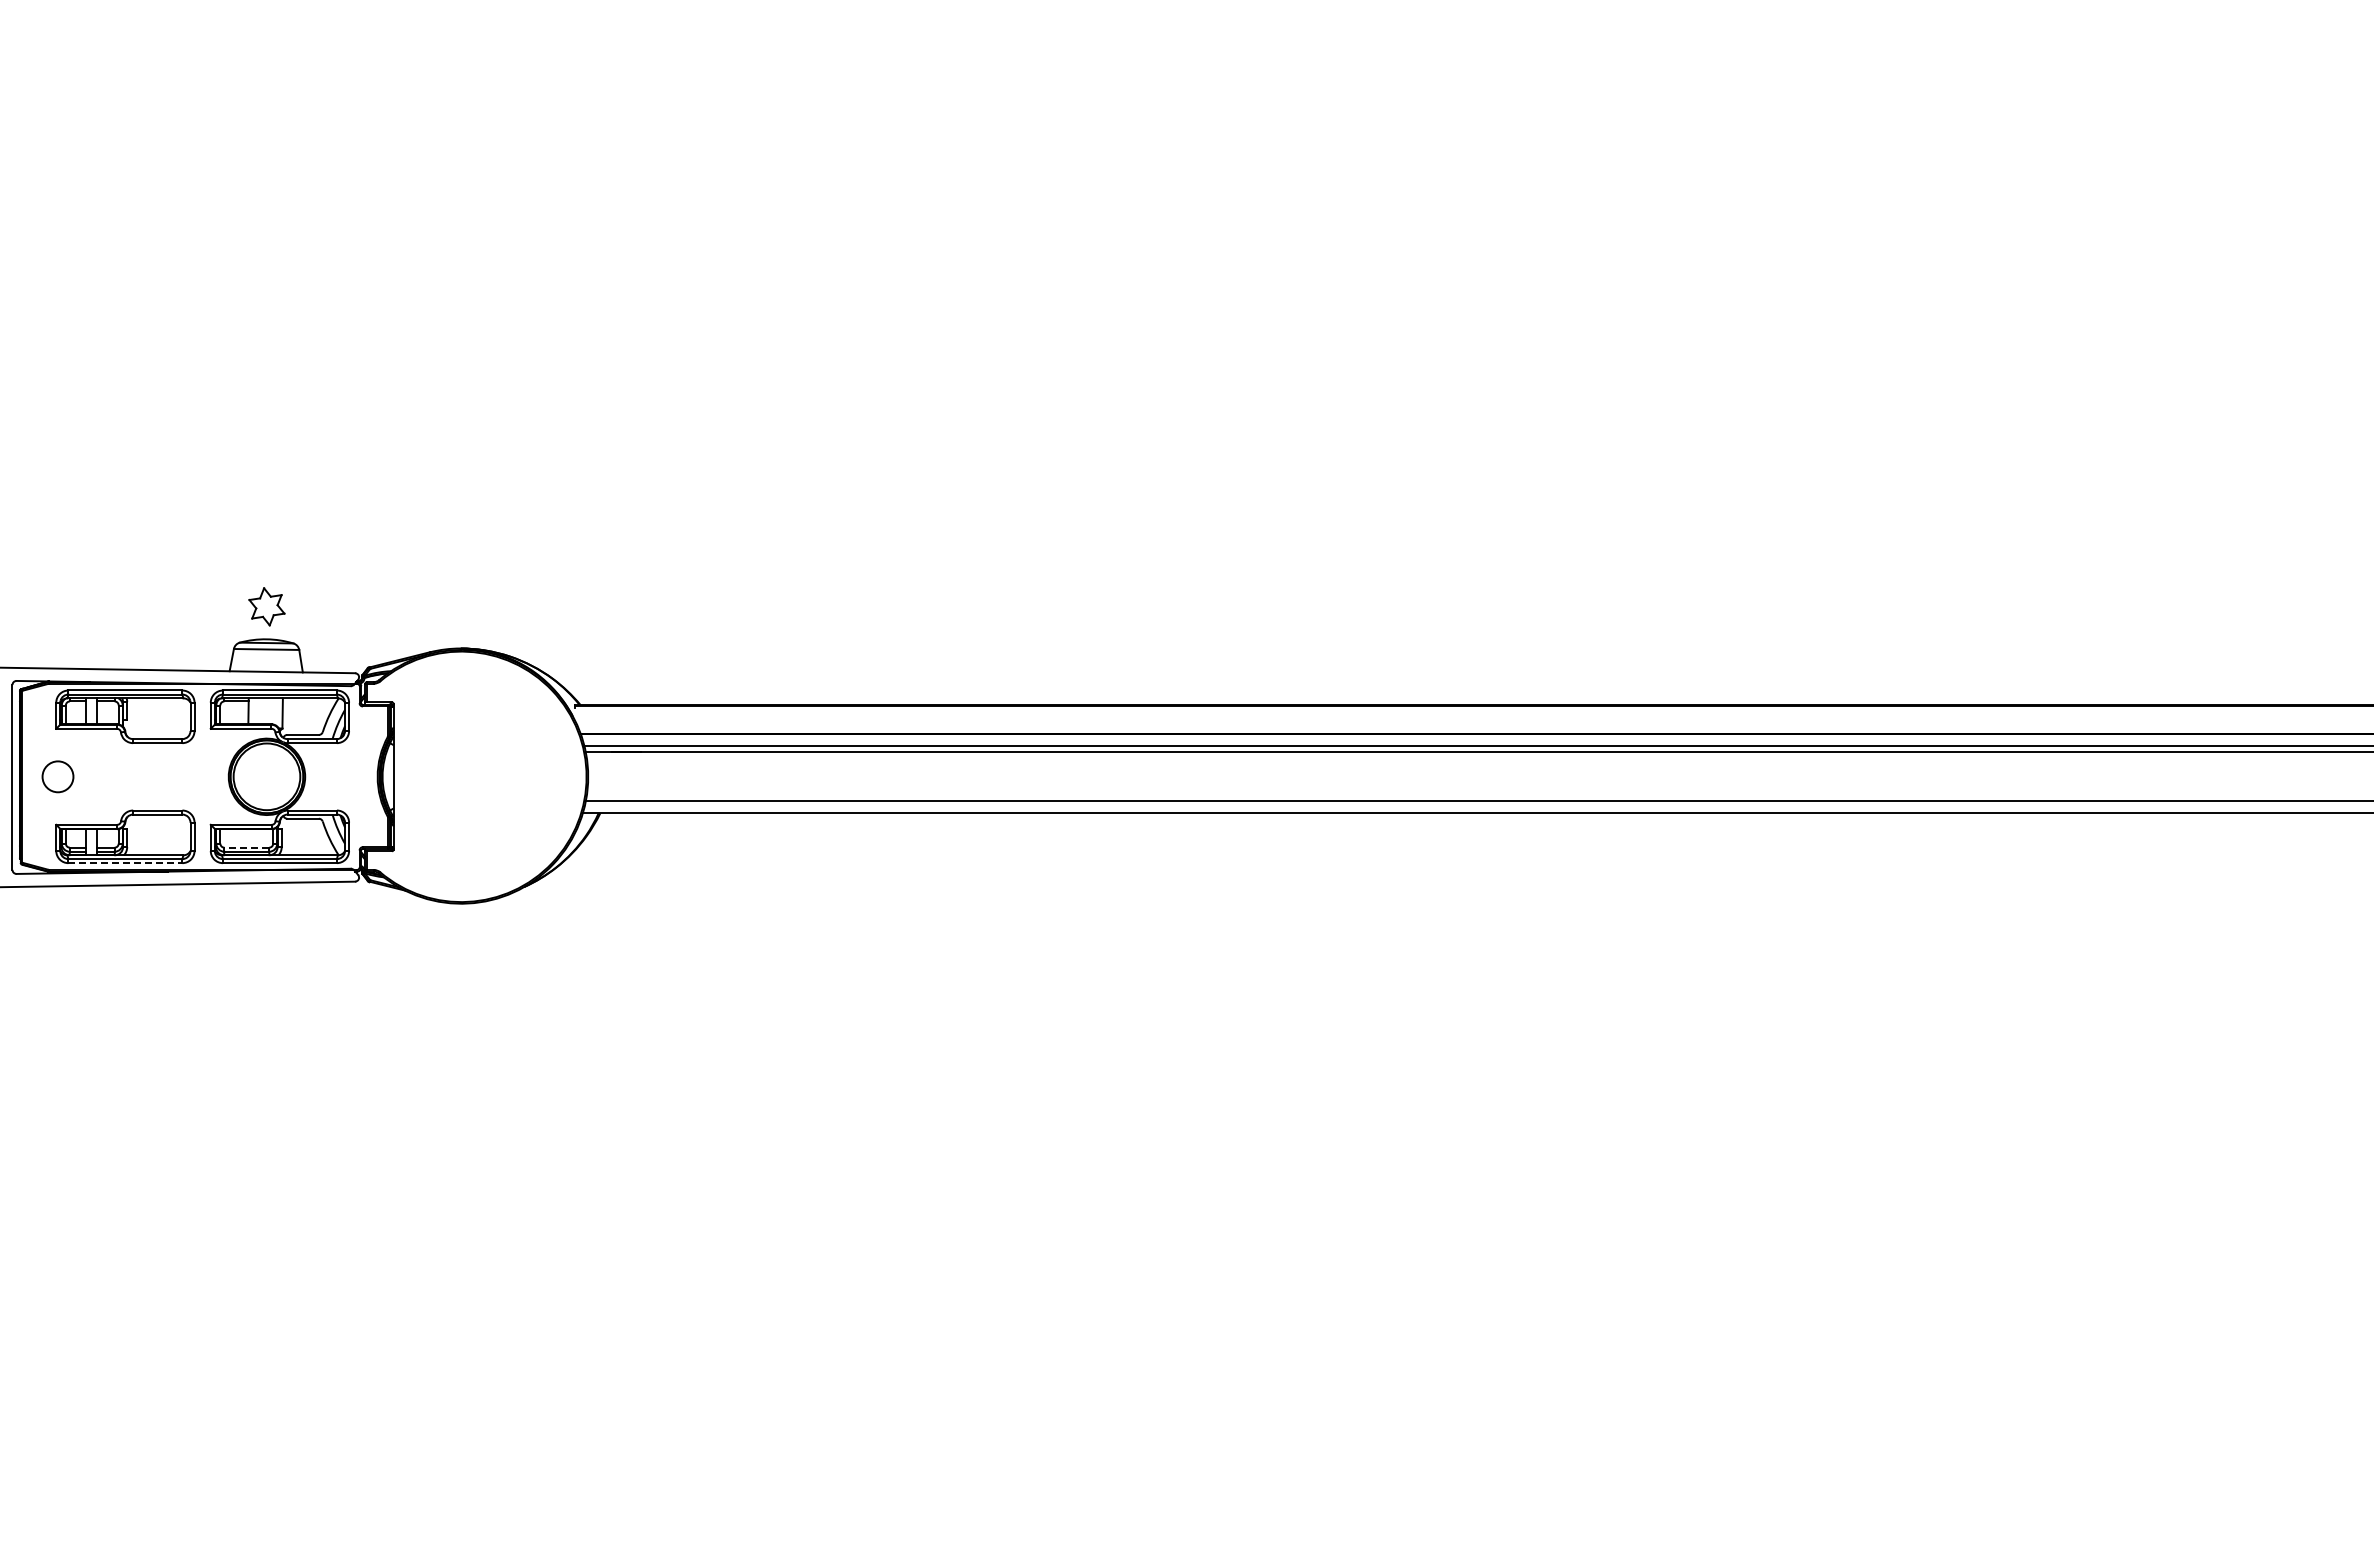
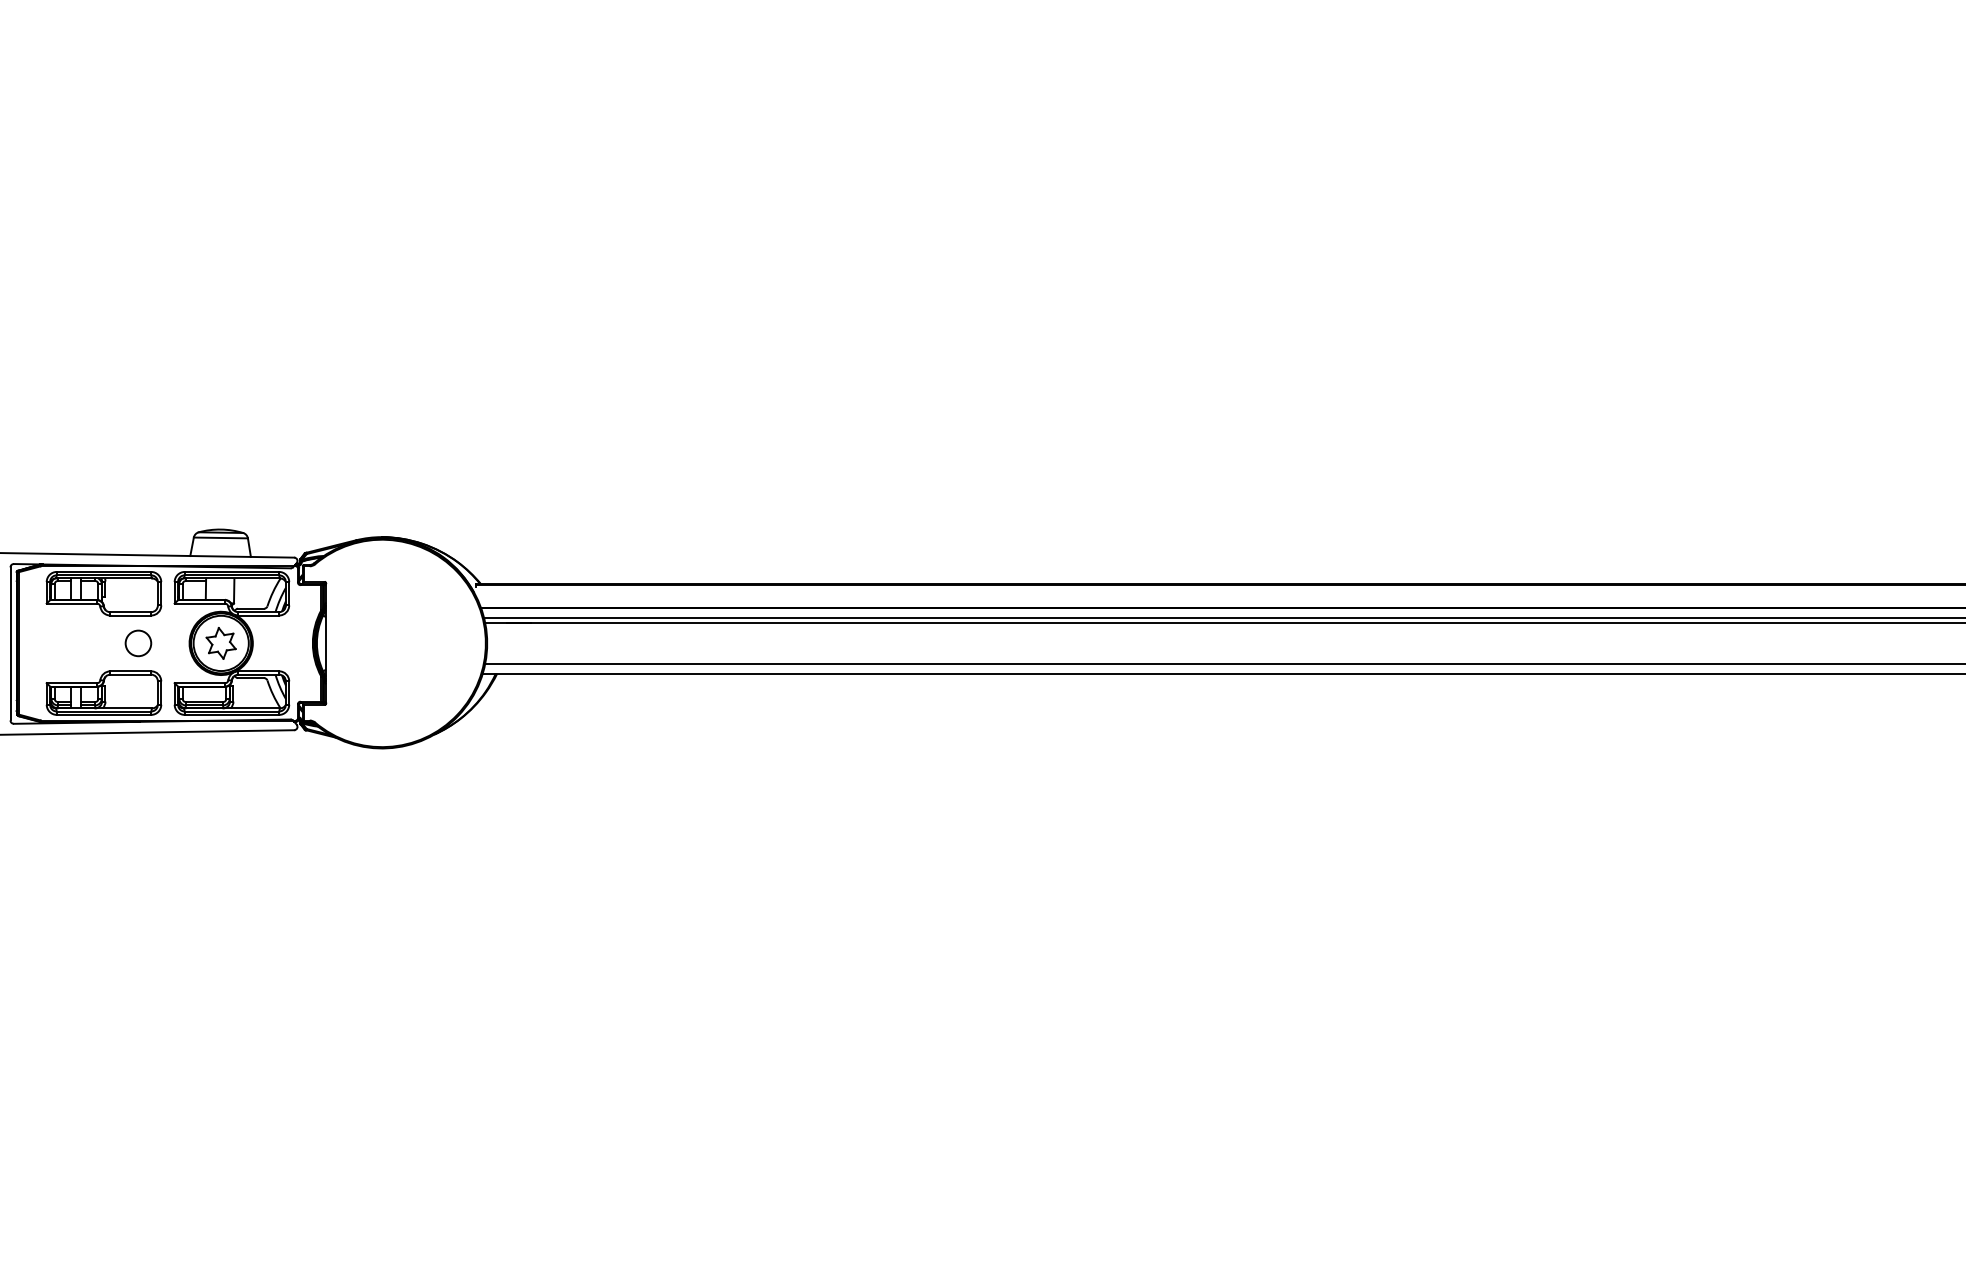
part: (266, 606) -> (220, 643), moved
circle: (57, 776) -> (138, 643), moved
line: (246, 847) -> (204, 701), dashed -> solid
line: (125, 863) -> (104, 715), dashed -> solid

